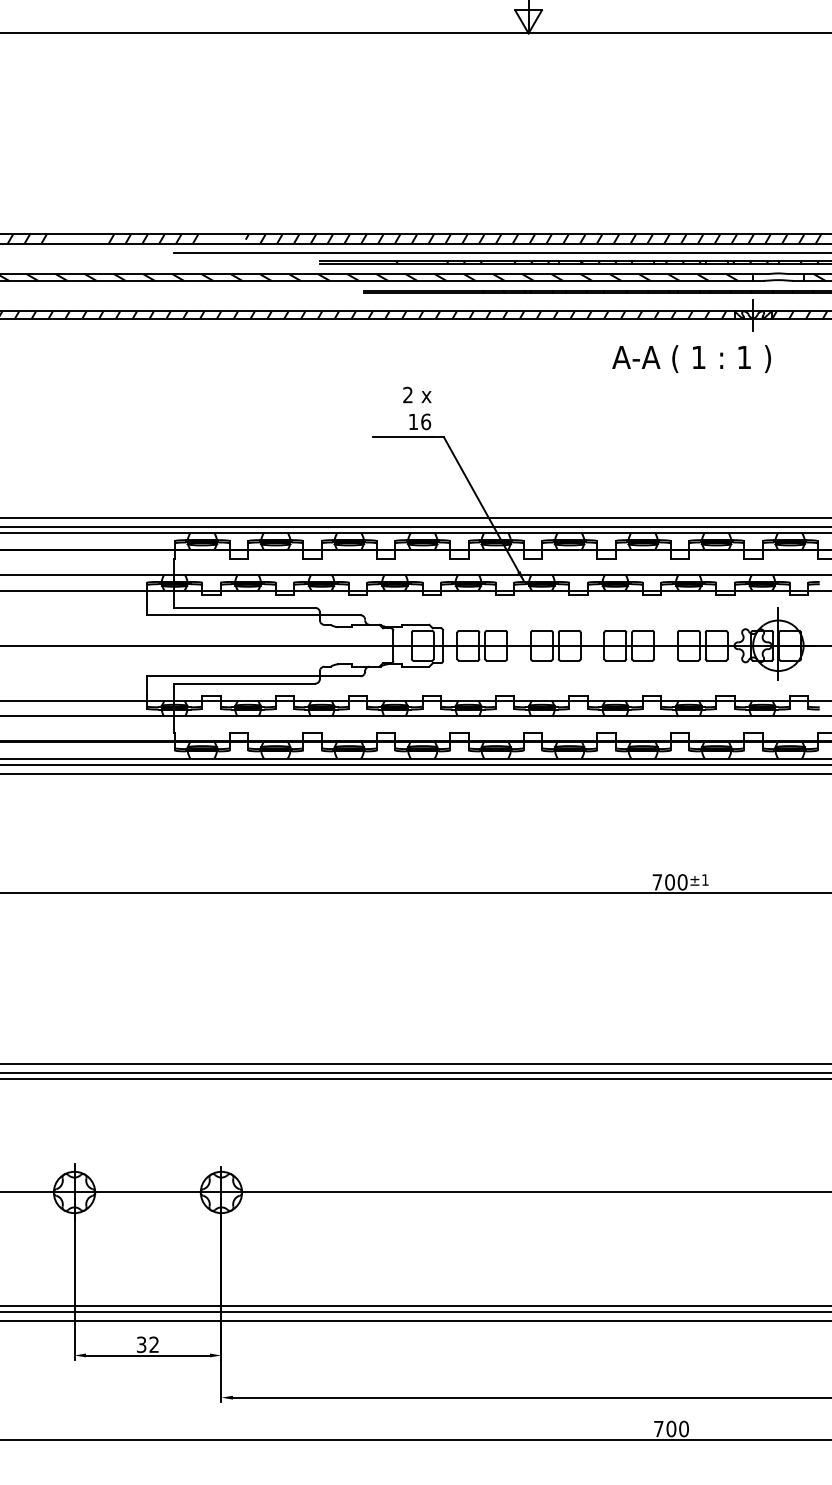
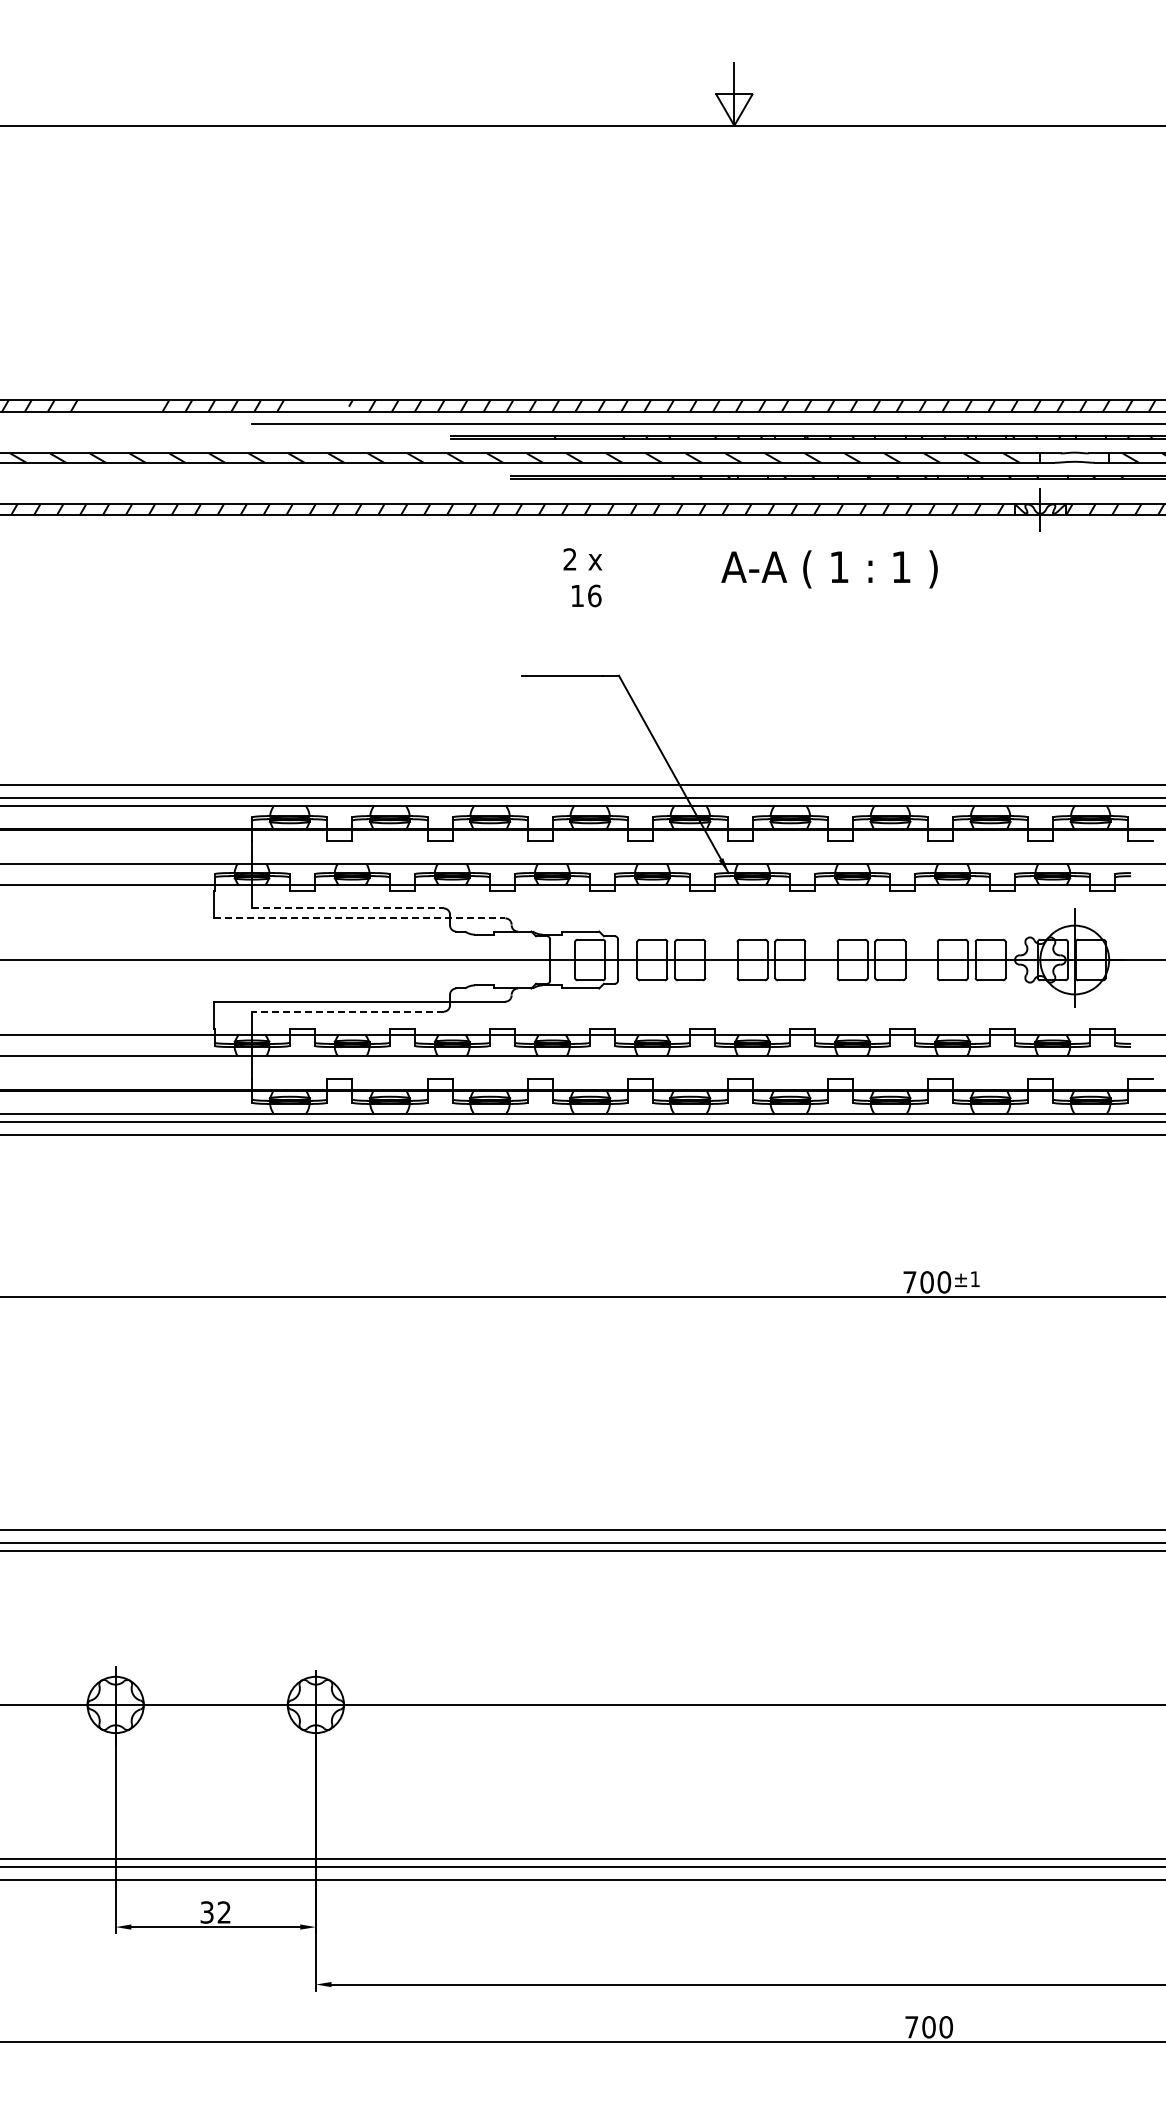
text: (691, 359) -> (829, 569), moved
text: (417, 408) -> (582, 577), moved
line: (245, 607) -> (348, 908), solid -> dashed
line: (253, 615) -> (359, 918), solid -> dashed
line: (244, 683) -> (347, 1011), solid -> dashed

